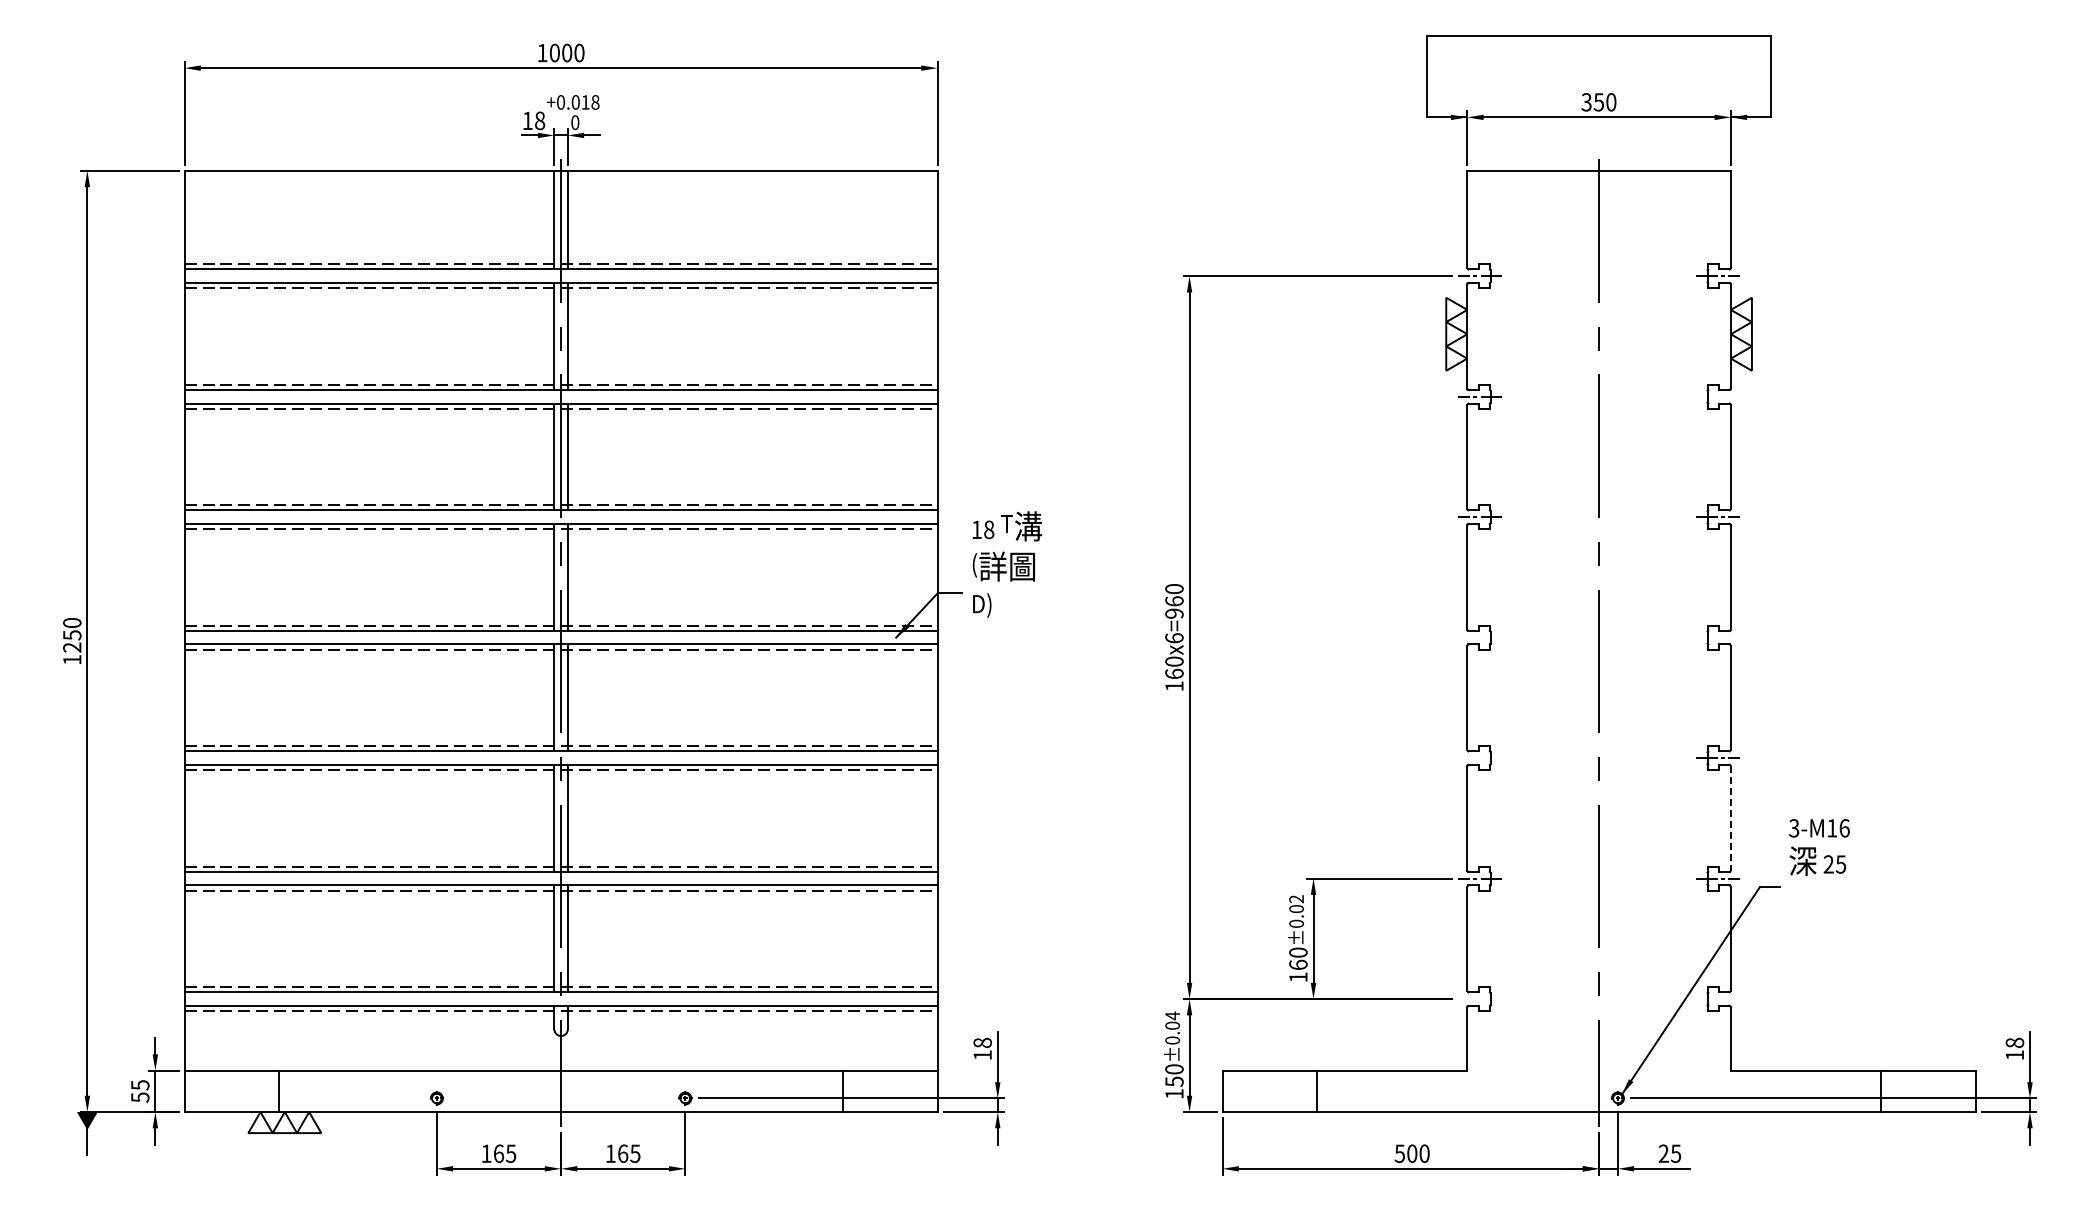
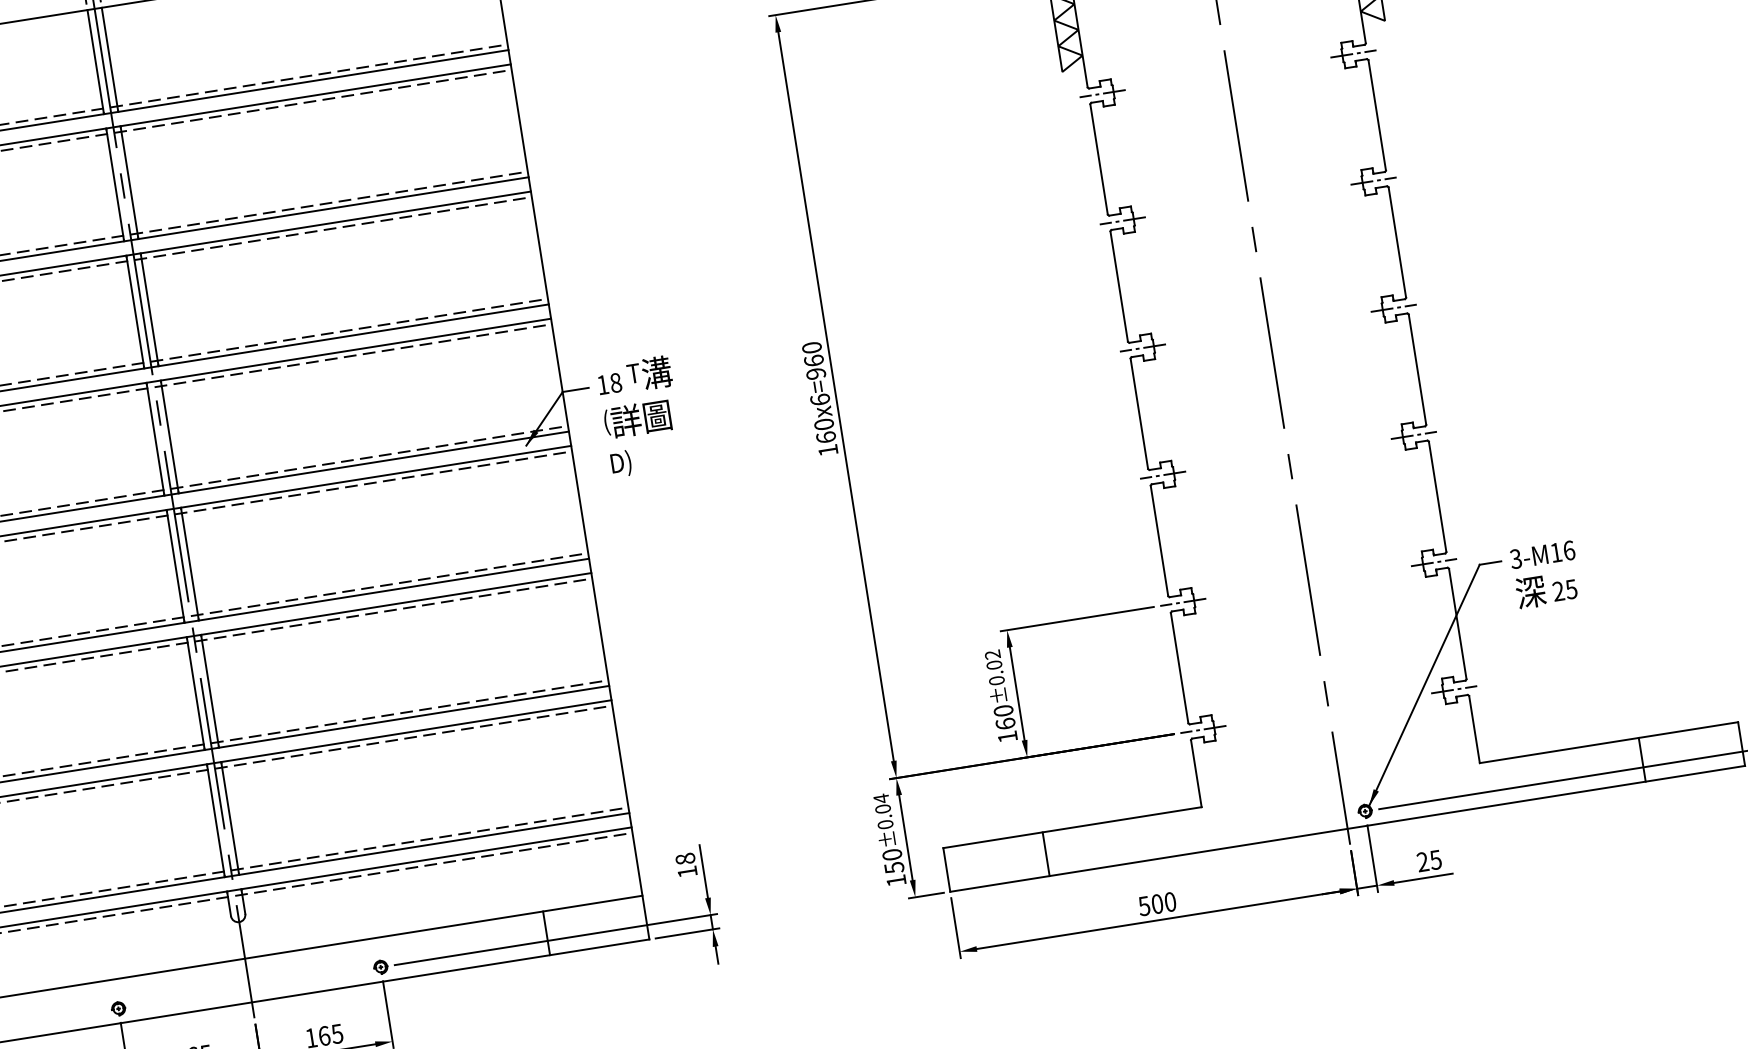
line: (1717, 396) -> (1353, 53), added
text: (1007, 564) -> (641, 416), moved
line: (1480, 637) -> (1143, 347), added
line: (1717, 637) -> (1393, 308), added
line: (1480, 758) -> (1163, 475), added
line: (1730, 818) -> (1437, 497), dashed -> solid
text: (1819, 847) -> (1545, 575), moved
line: (1480, 999) -> (1203, 729), added
line: (1717, 999) -> (1453, 690), added

